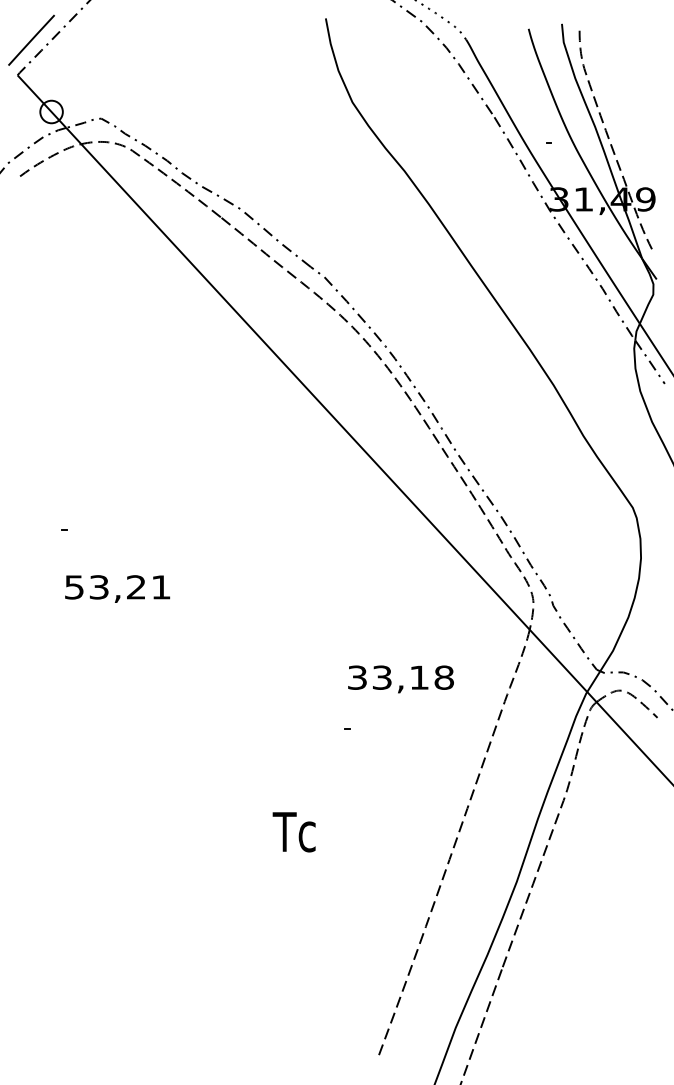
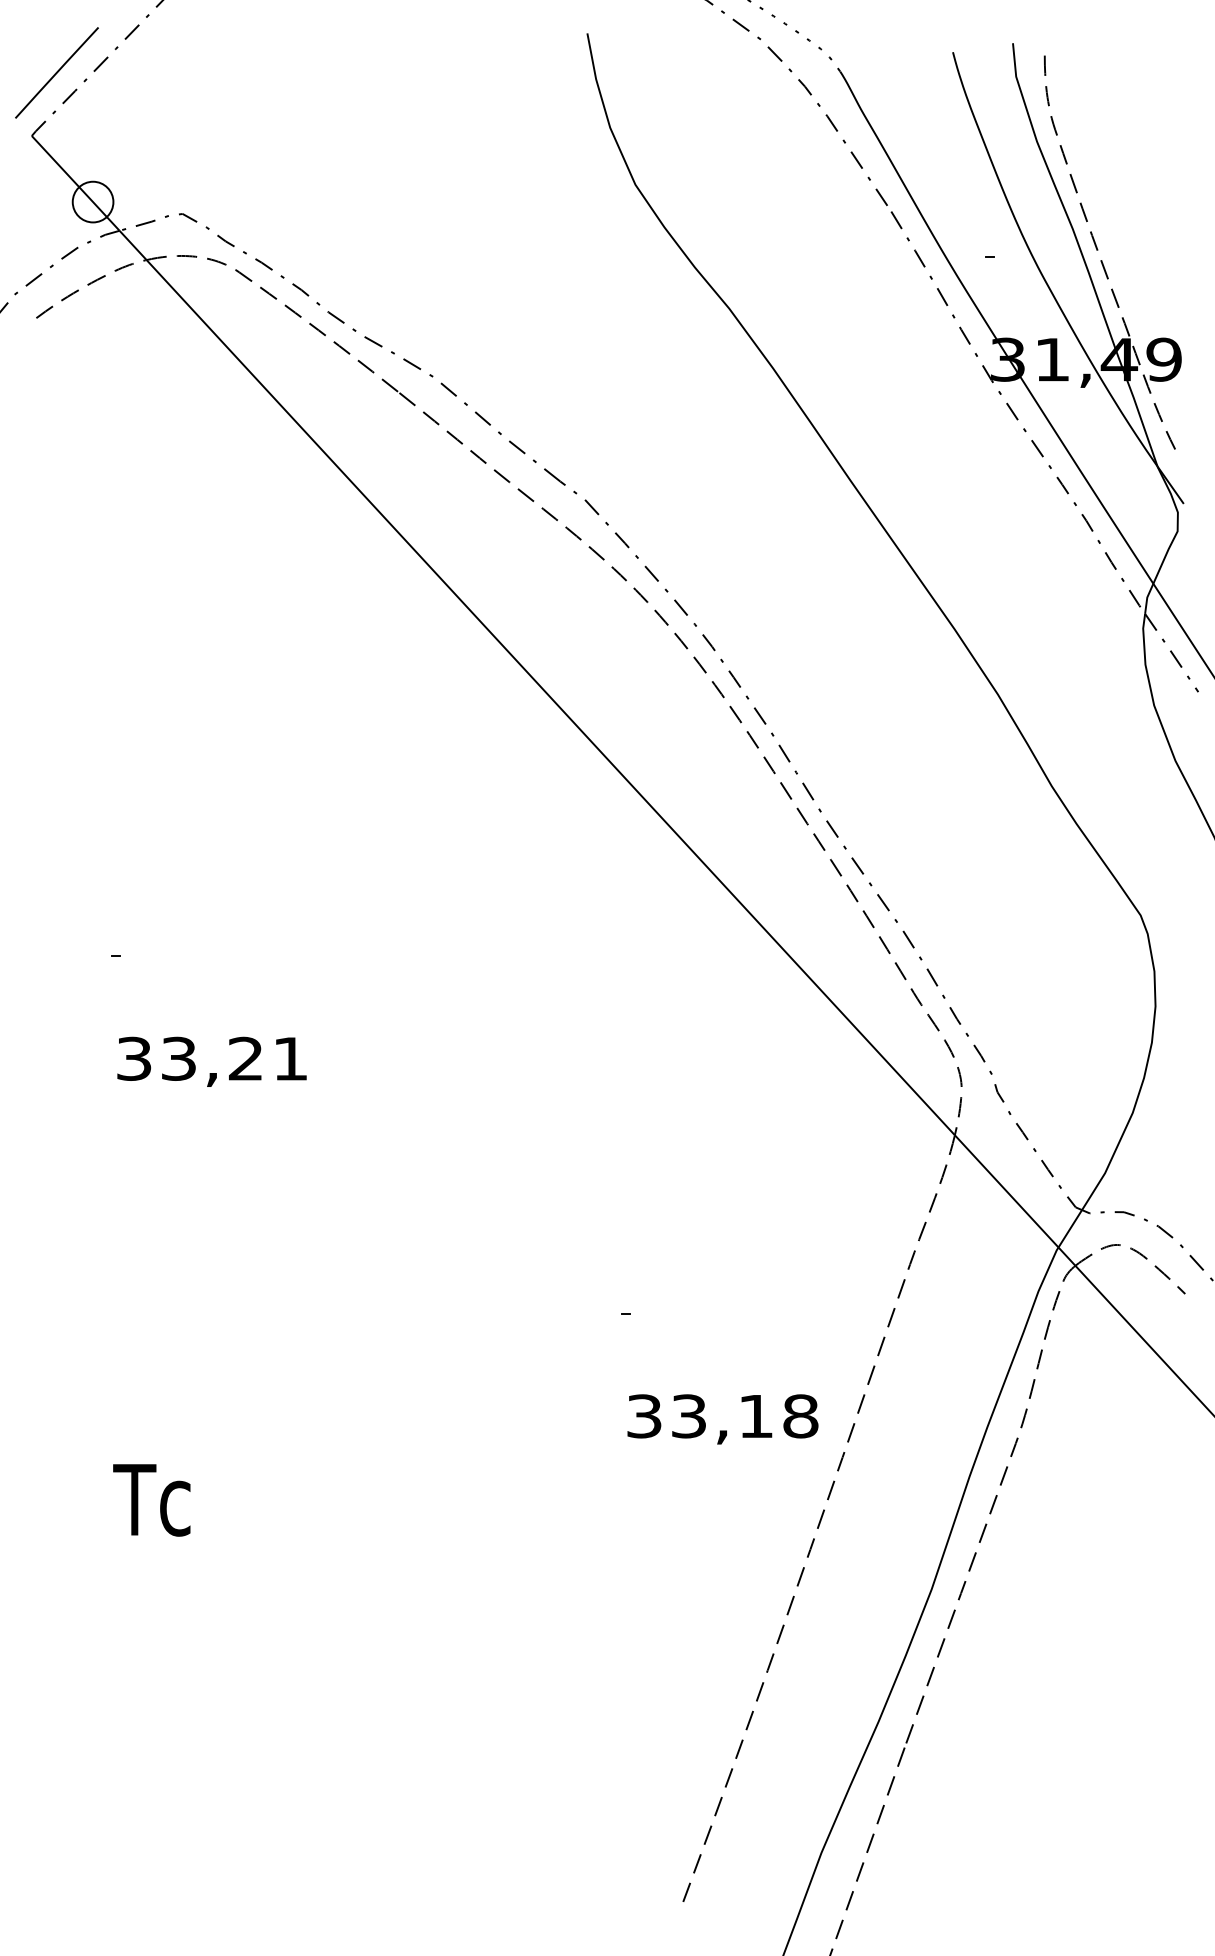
text: (74, 586) -> (134, 1057), 53,21 -> 33,21
text: (400, 679) -> (721, 1419), moved
text: (293, 832) -> (150, 1500), moved

